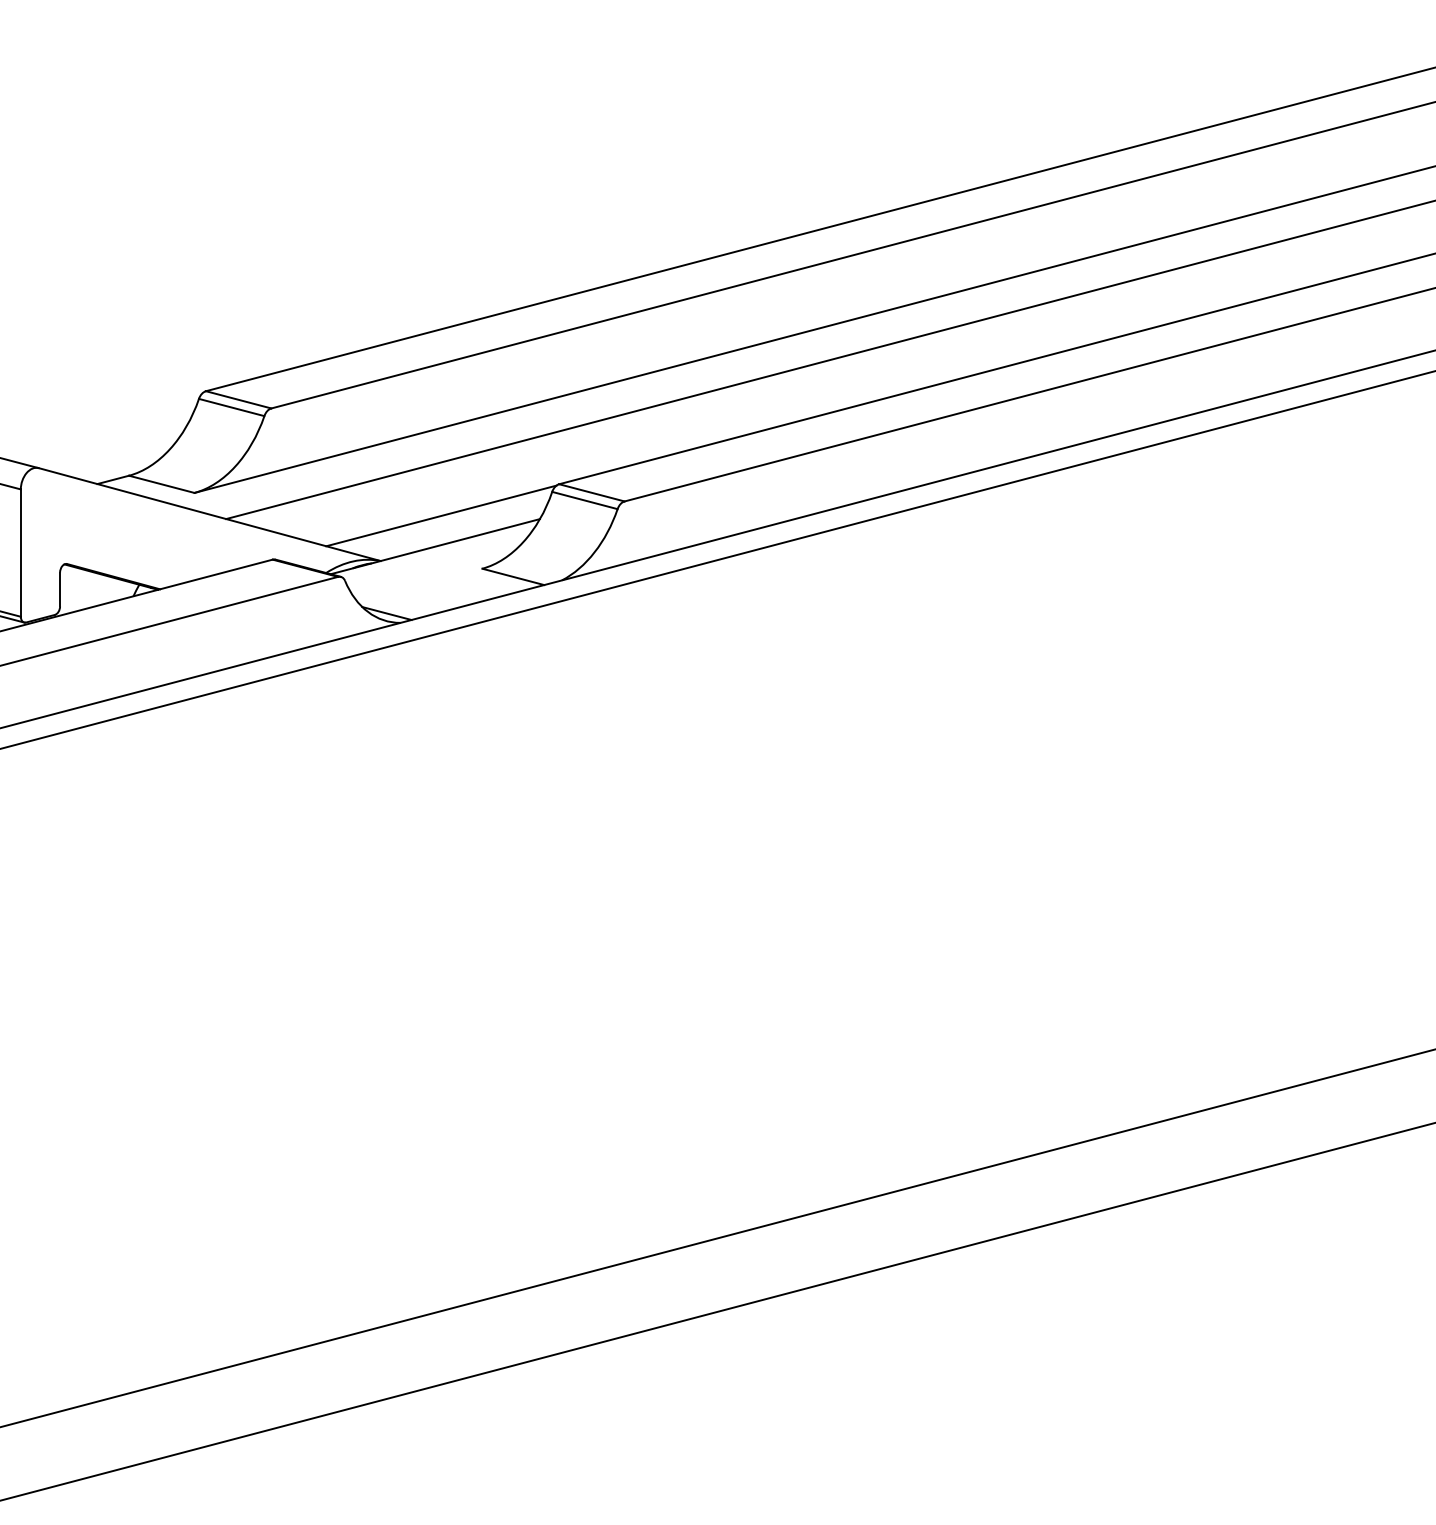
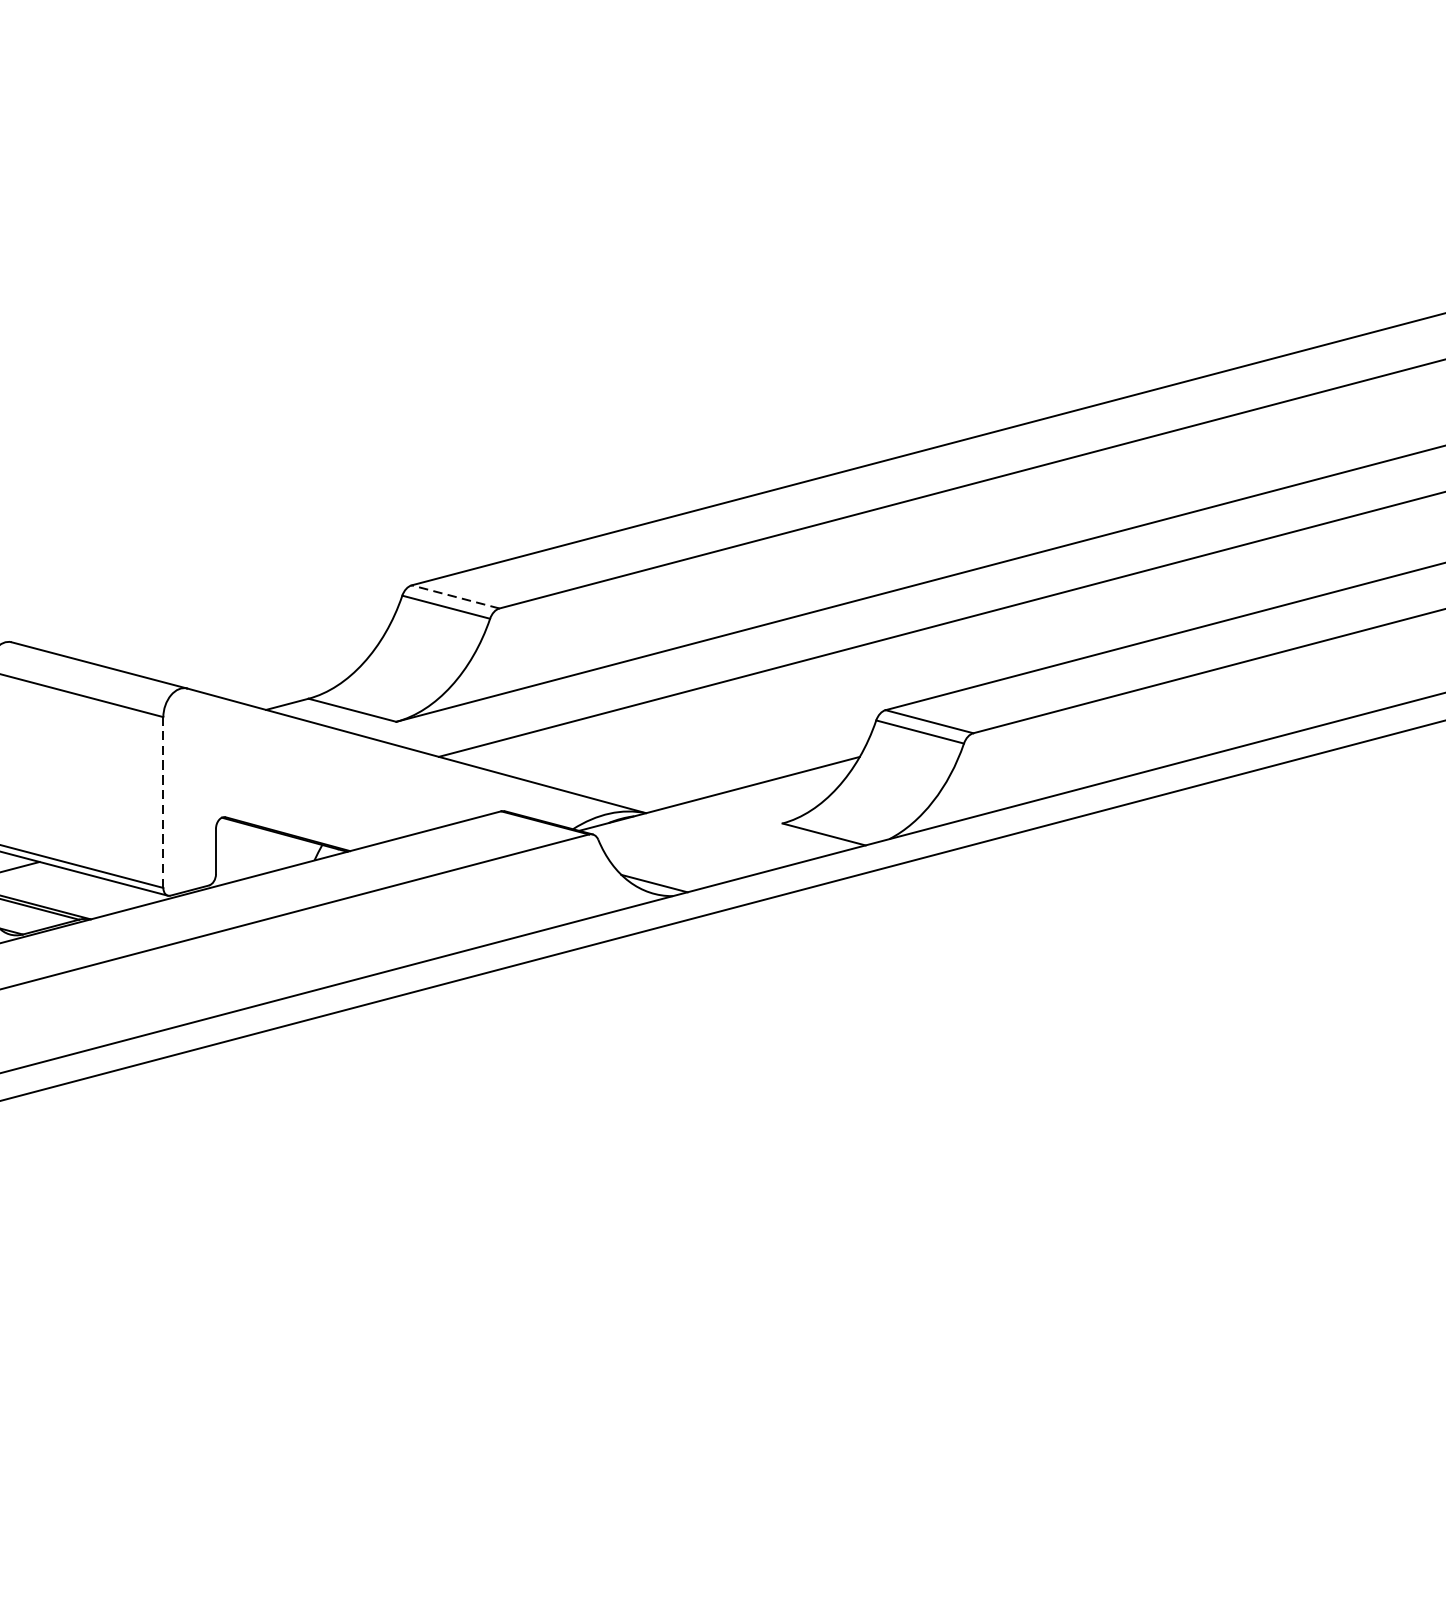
line: (238, 399) -> (455, 596), solid -> dashed
line: (441, 515) -> (727, 752), removed
line: (20, 553) -> (162, 803), solid -> dashed

